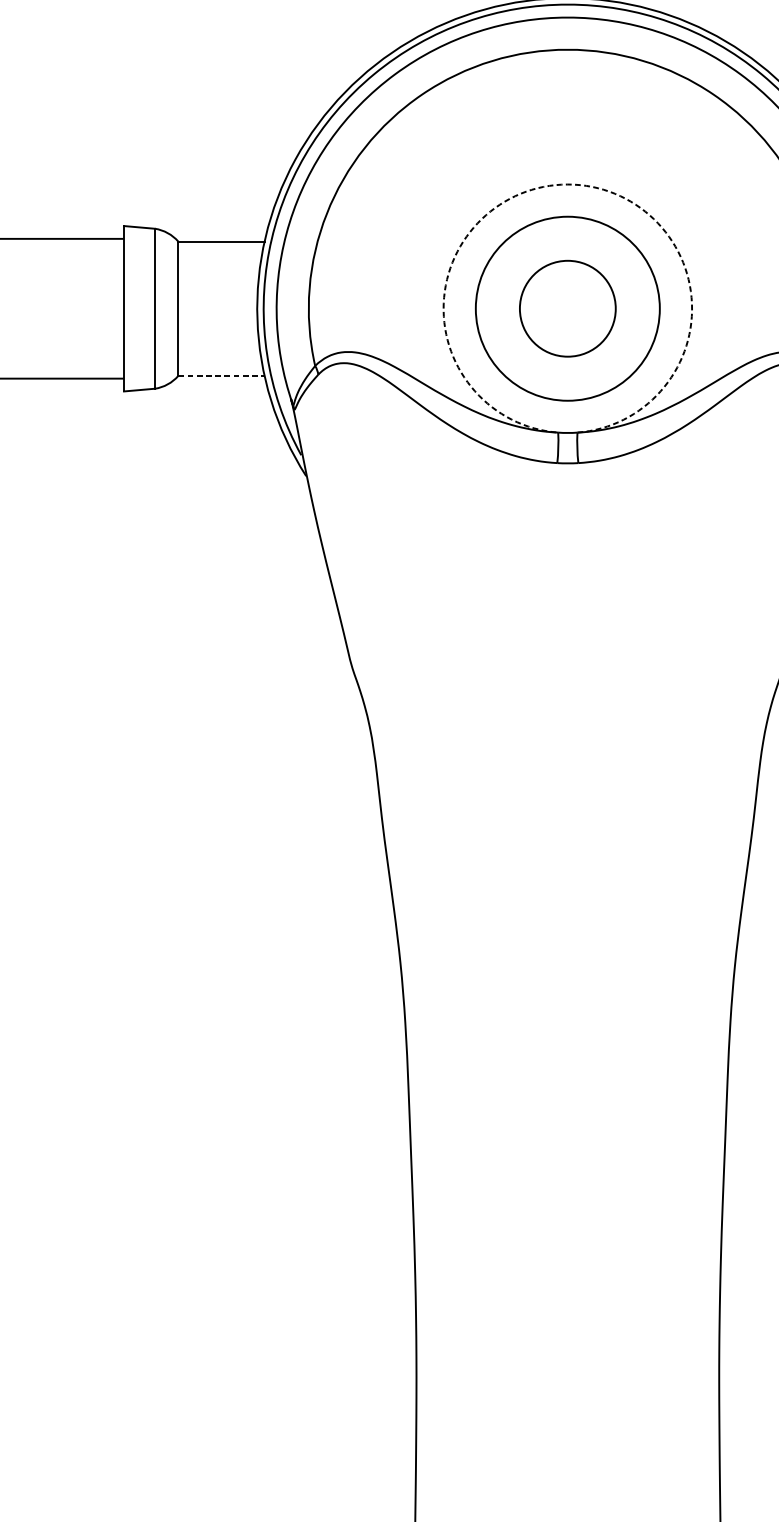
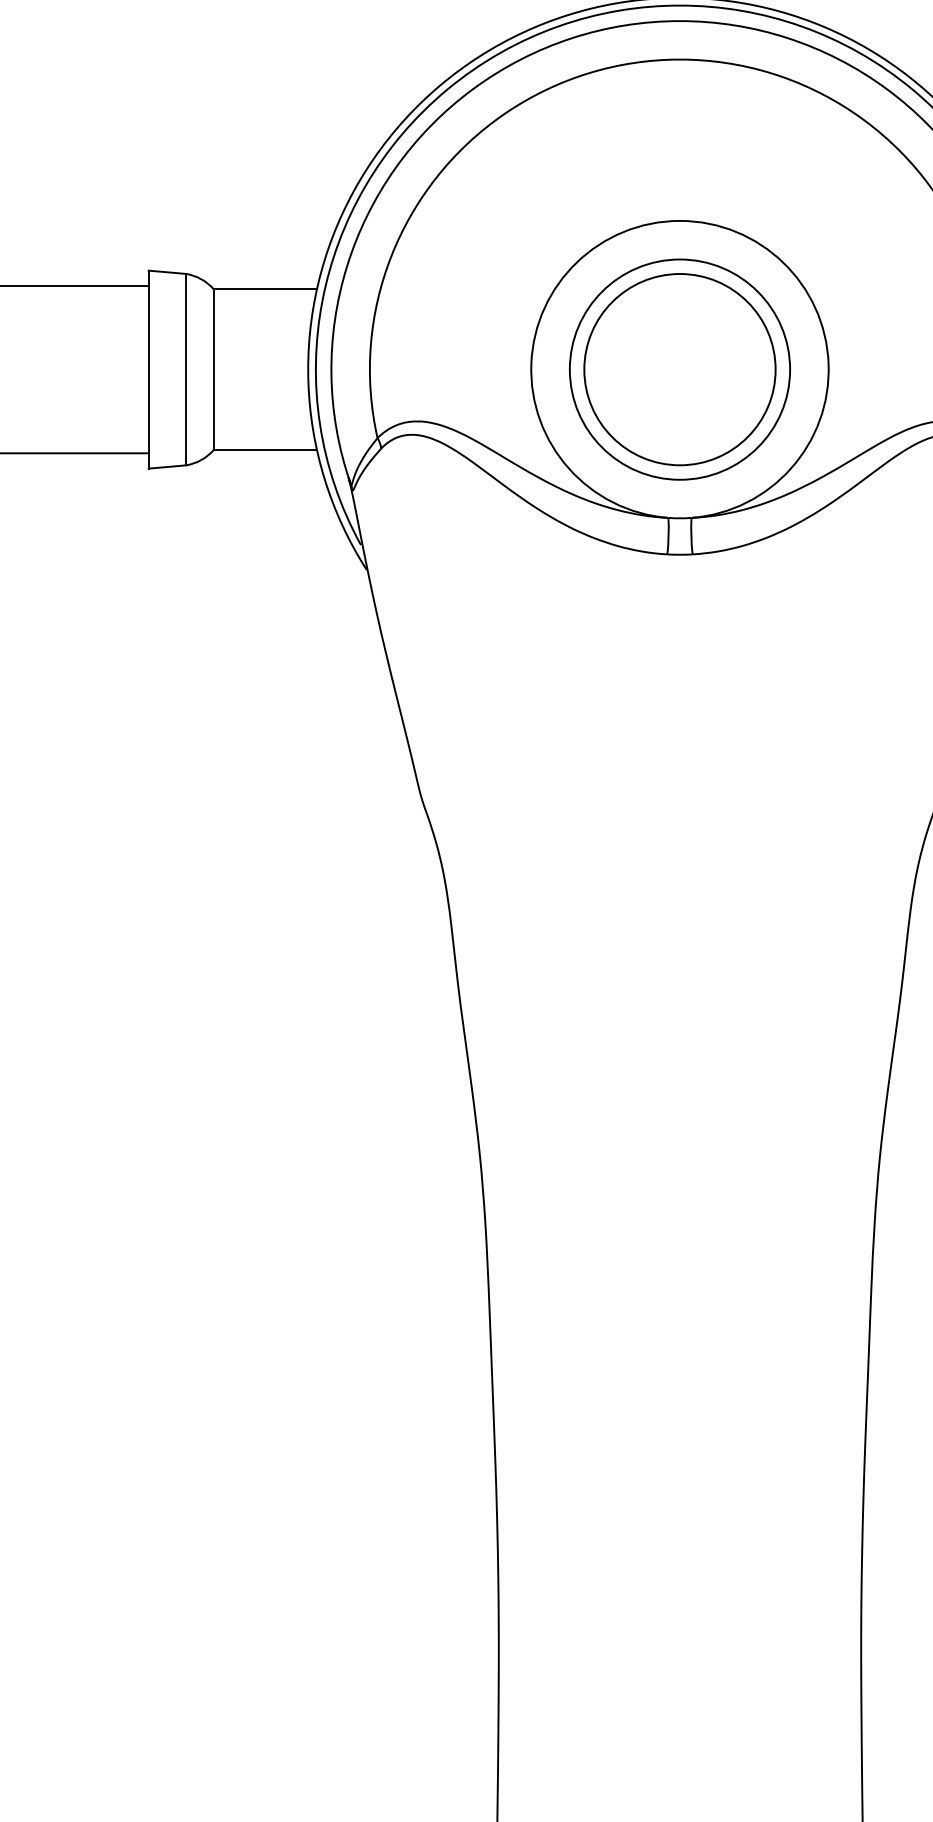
arc: (567, 184) -> (679, 220), dashed -> solid
circle: (567, 308) -> (679, 369), size x1.67
line: (221, 376) -> (265, 450), dashed -> solid

